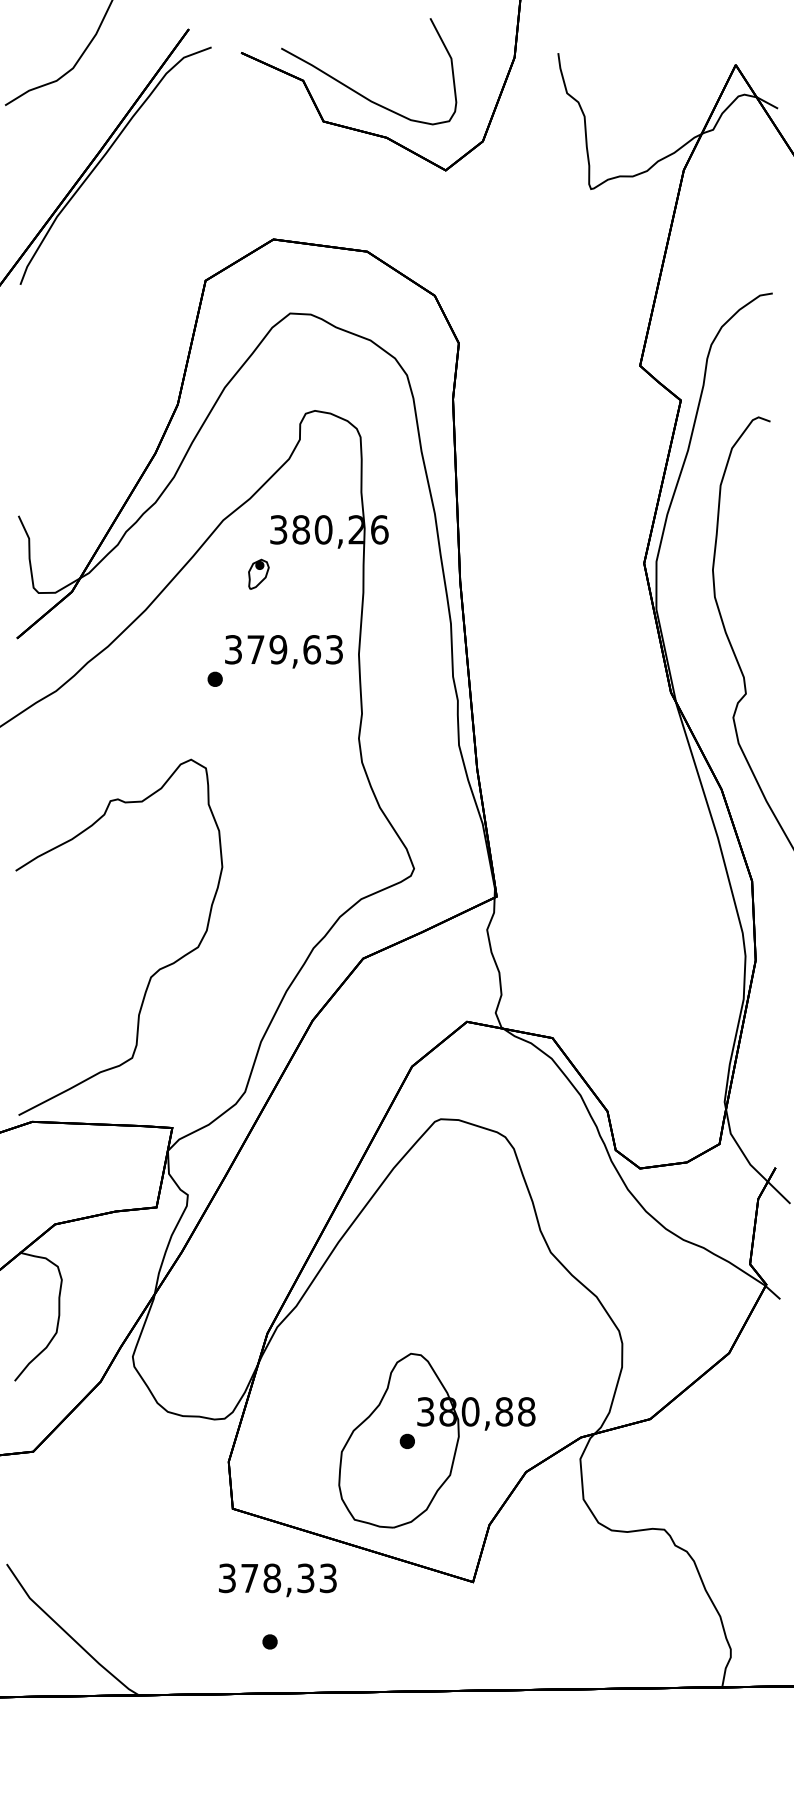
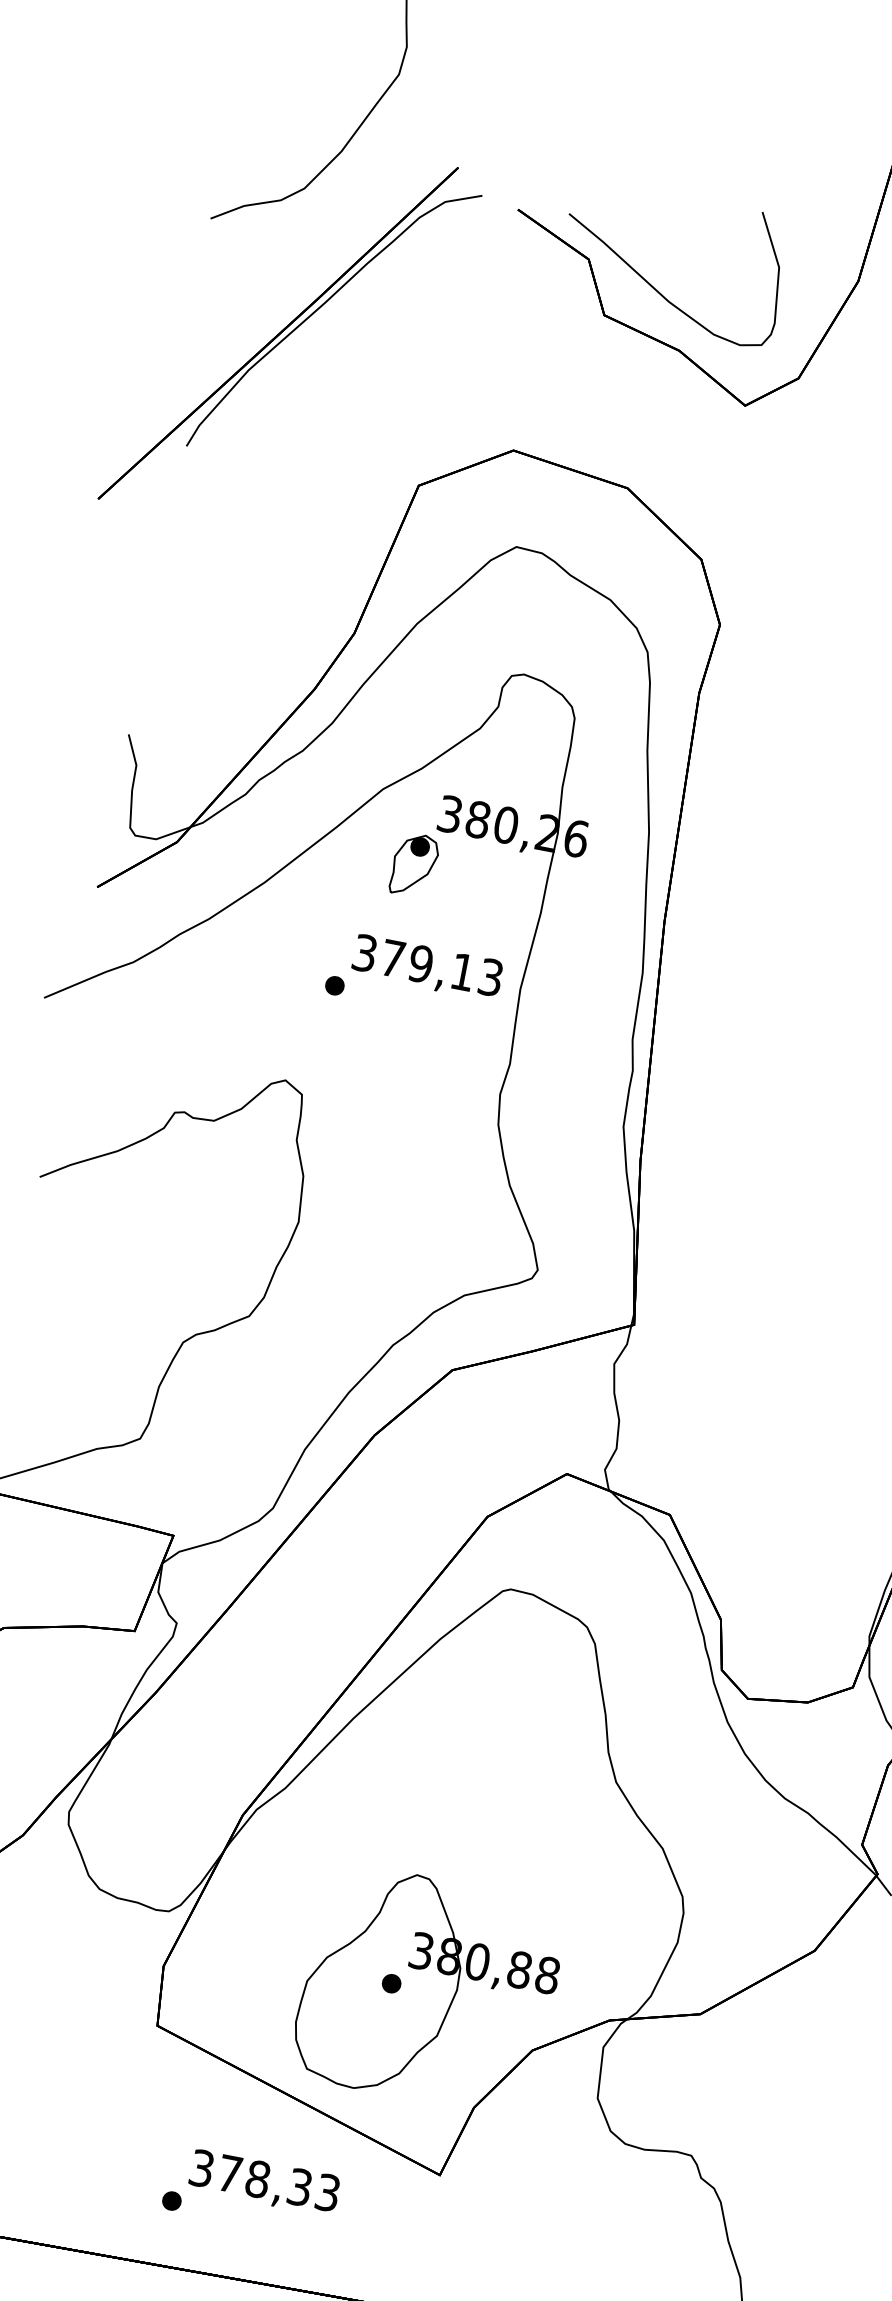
part: (258, 574) -> (414, 865), size x1.67
text: (312, 649) -> (463, 971), 379,63 -> 379,13
text: (277, 1580) -> (263, 2183), moved

